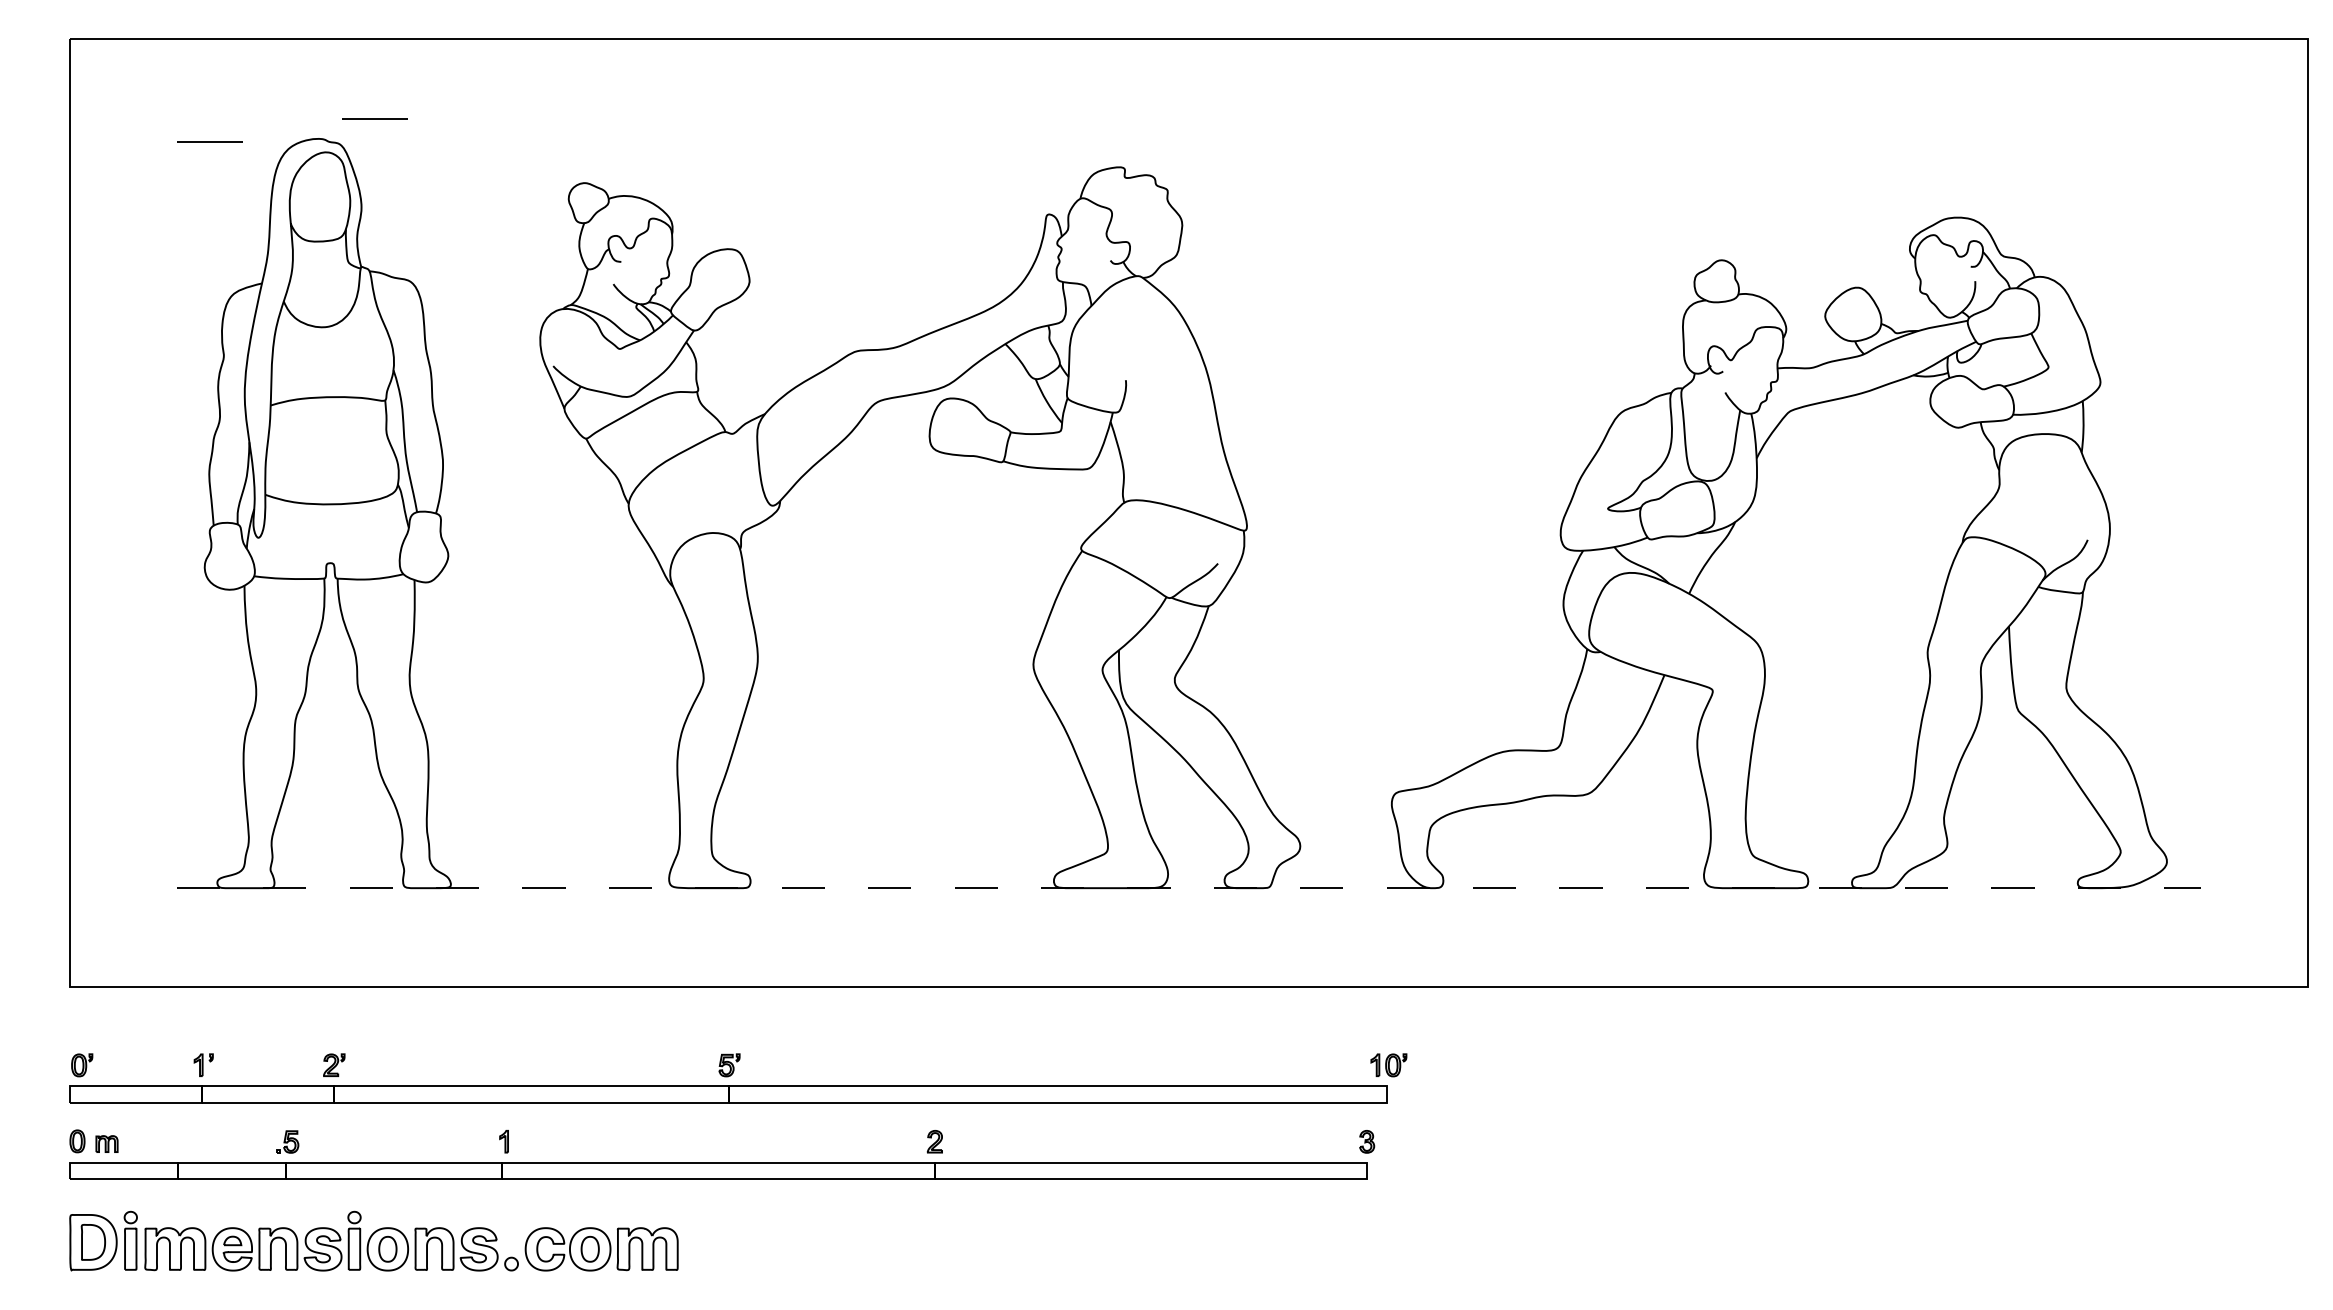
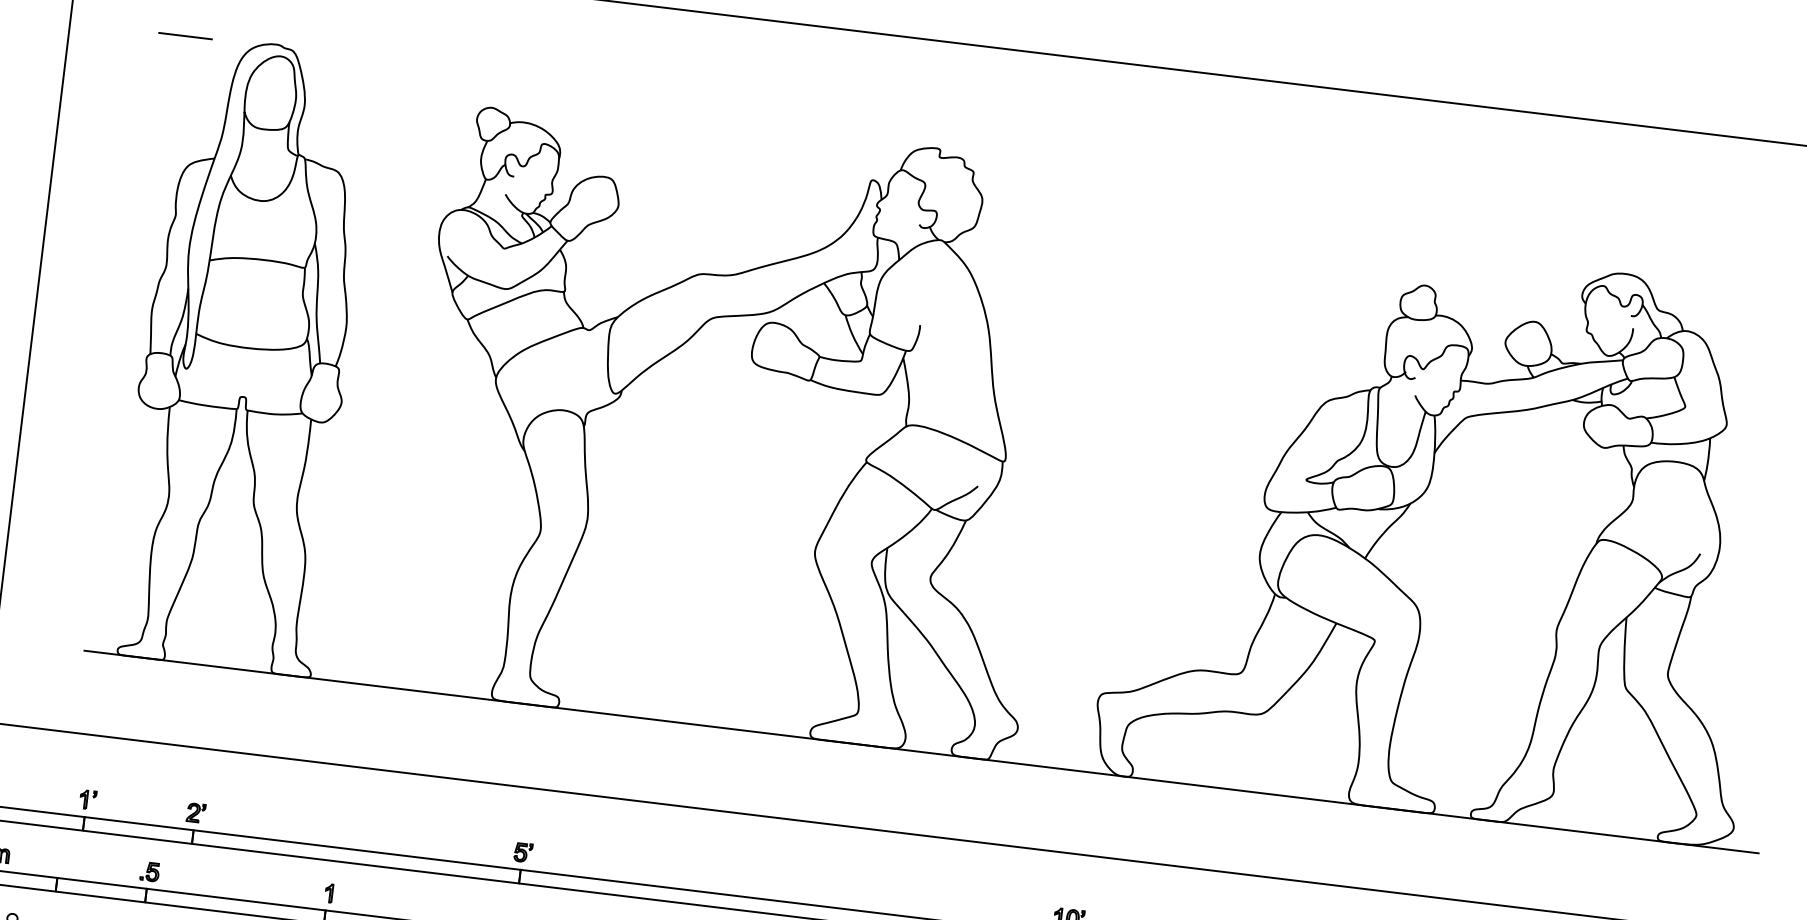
line: (374, 118) -> (324, 33), removed
line: (1189, 888) -> (921, 752), dashed -> solid

